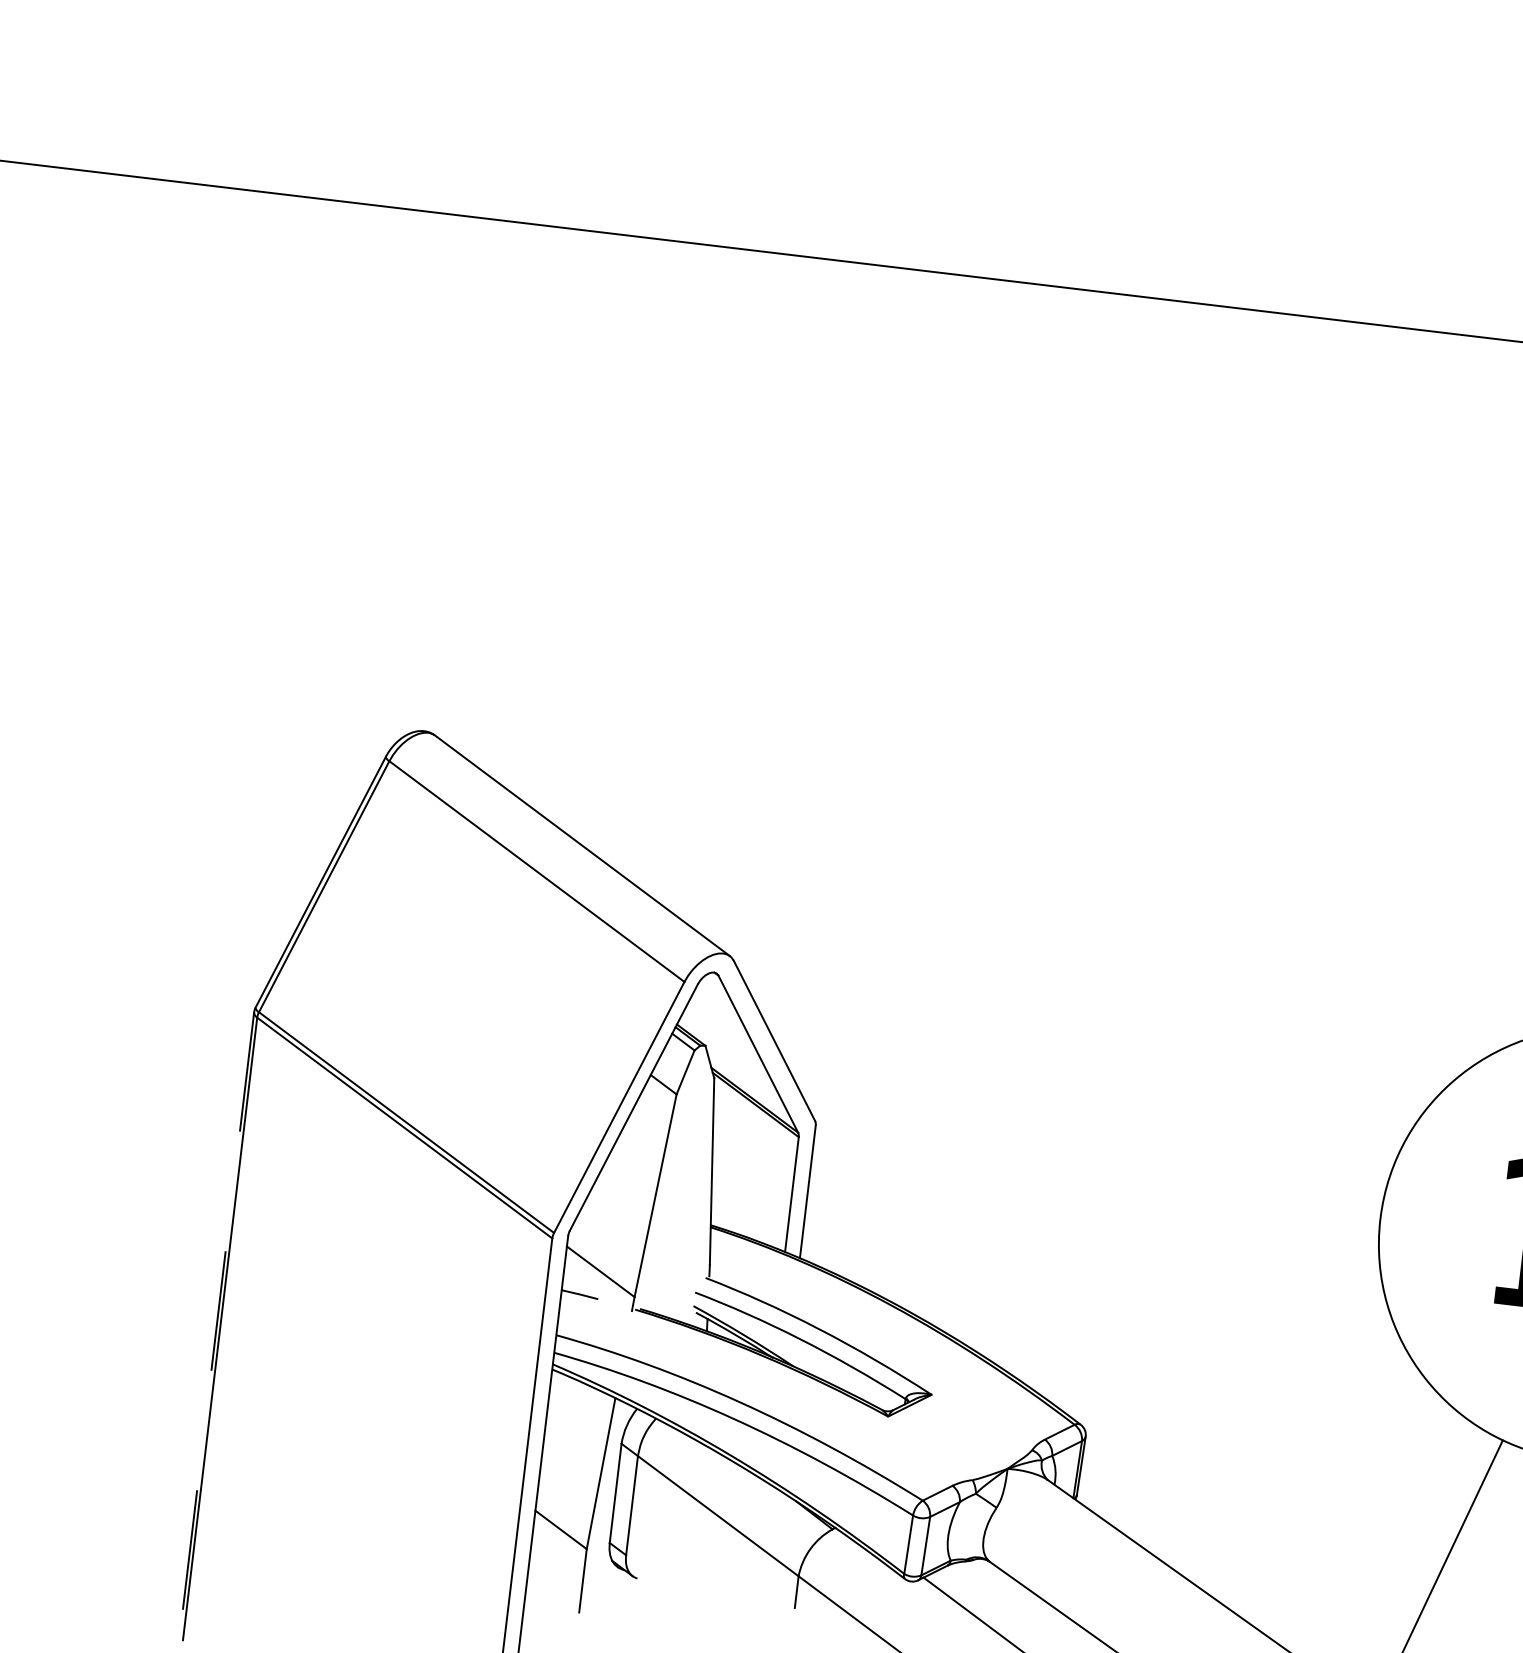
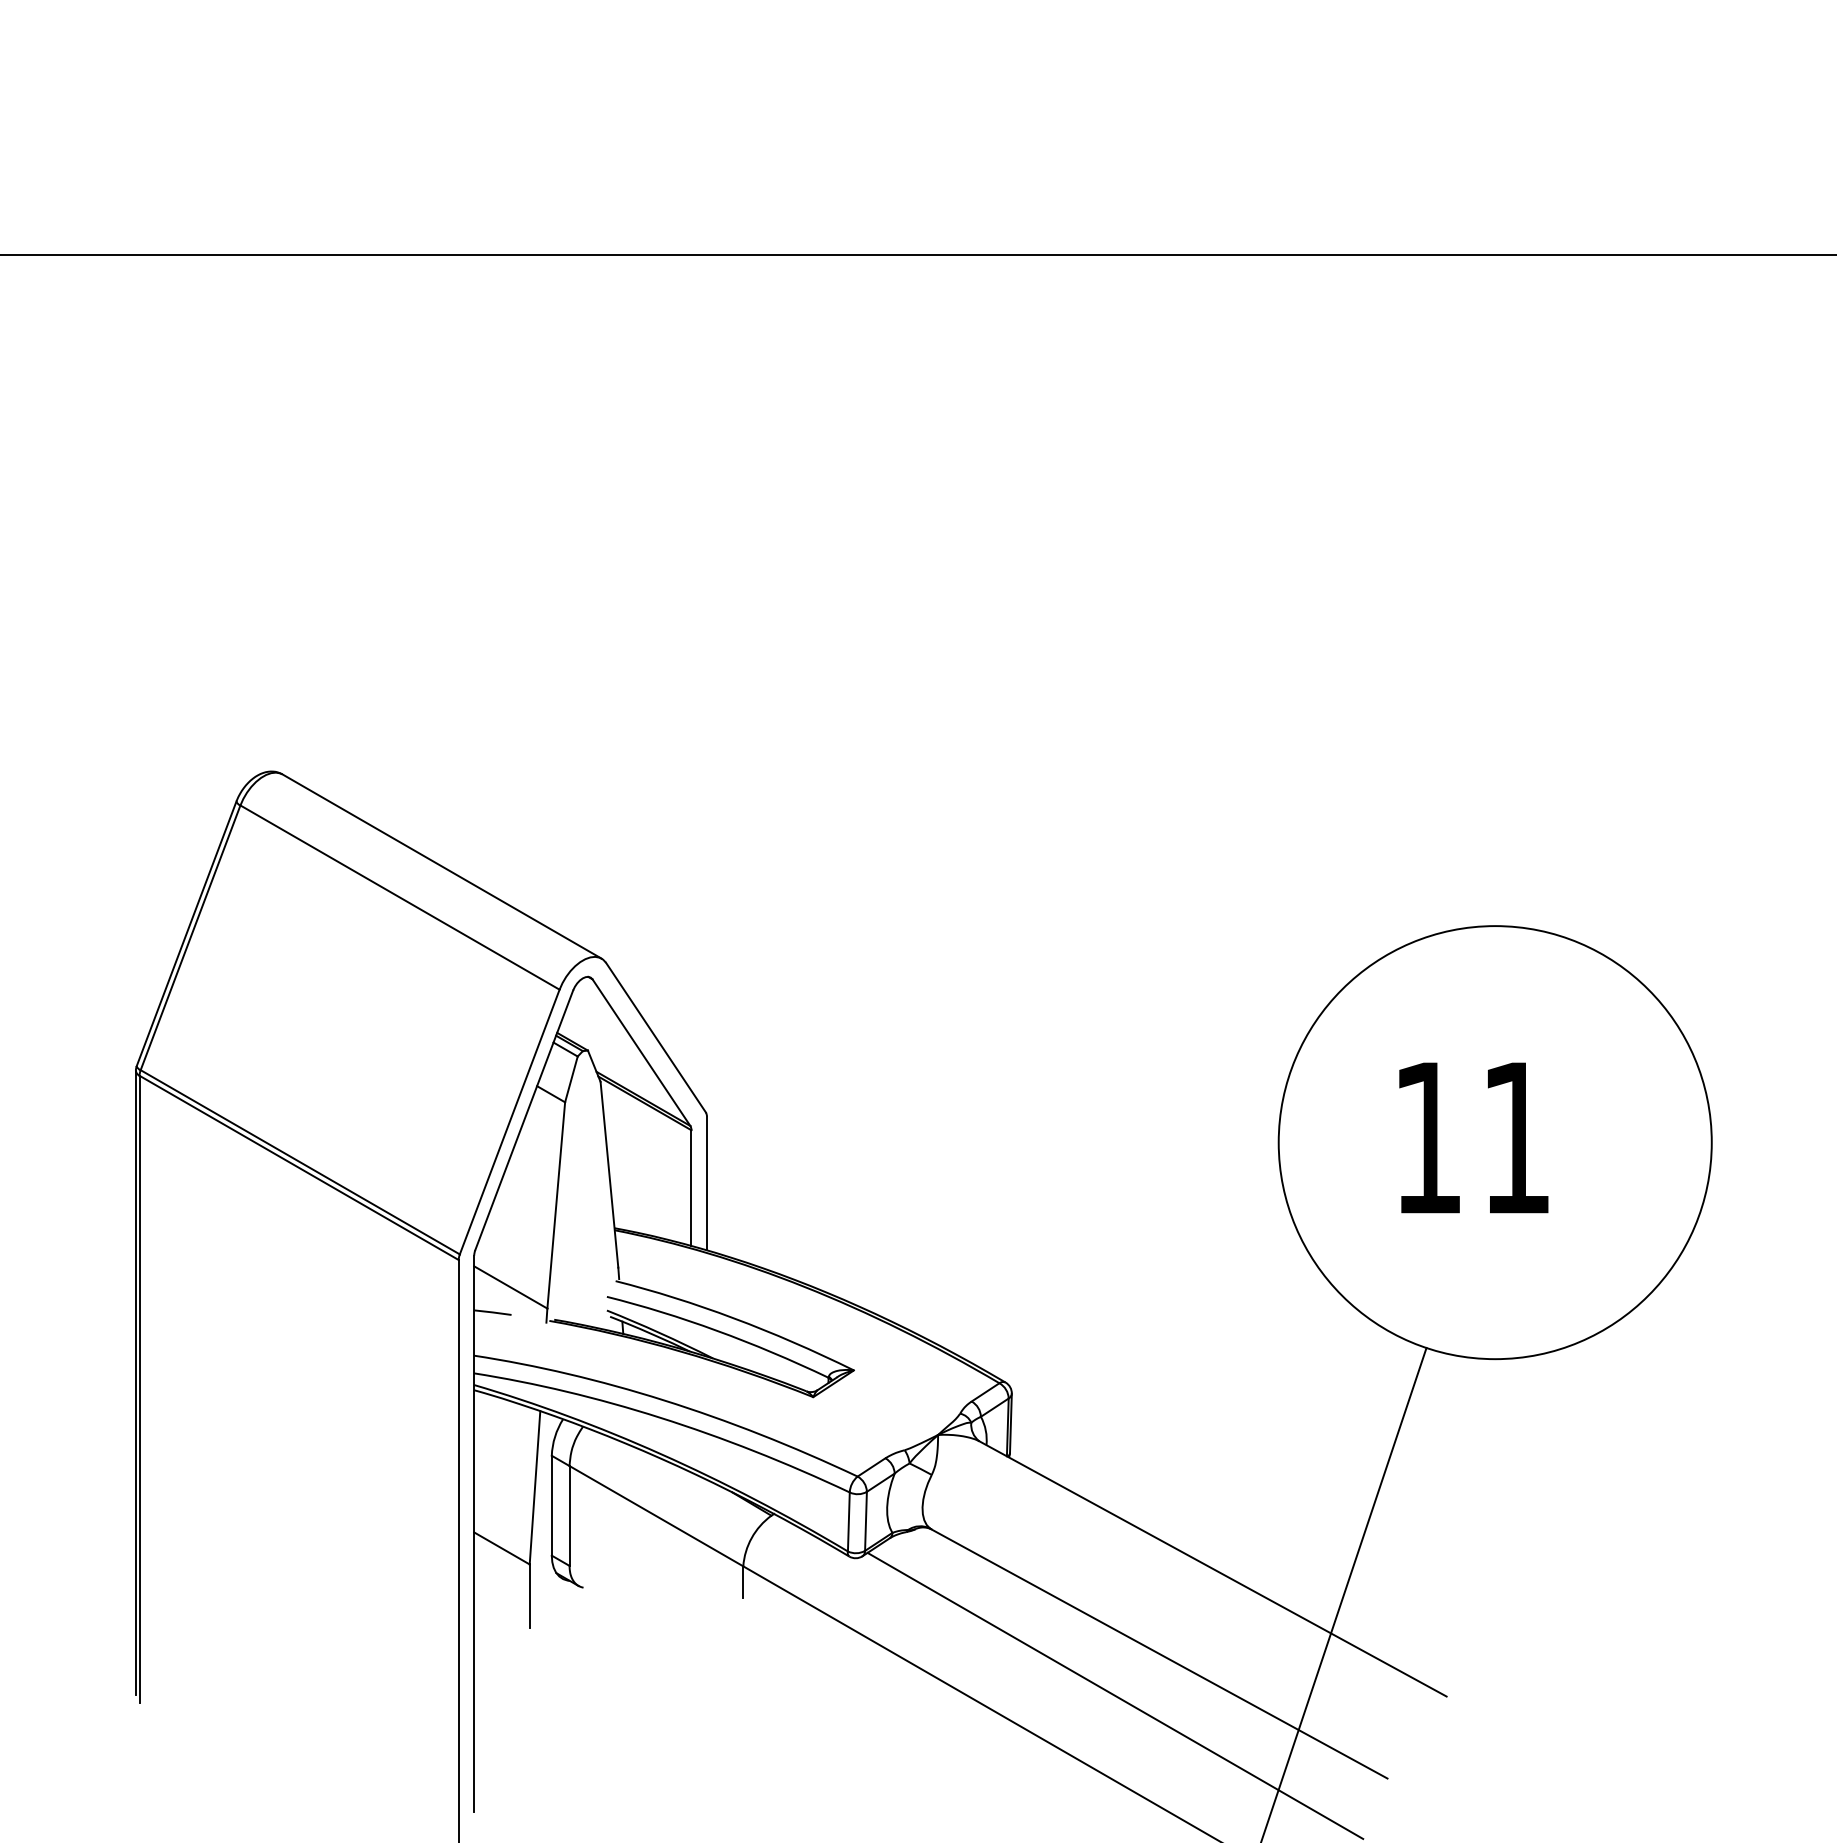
line: (216, 1321) -> (135, 1382), dashed -> solid

